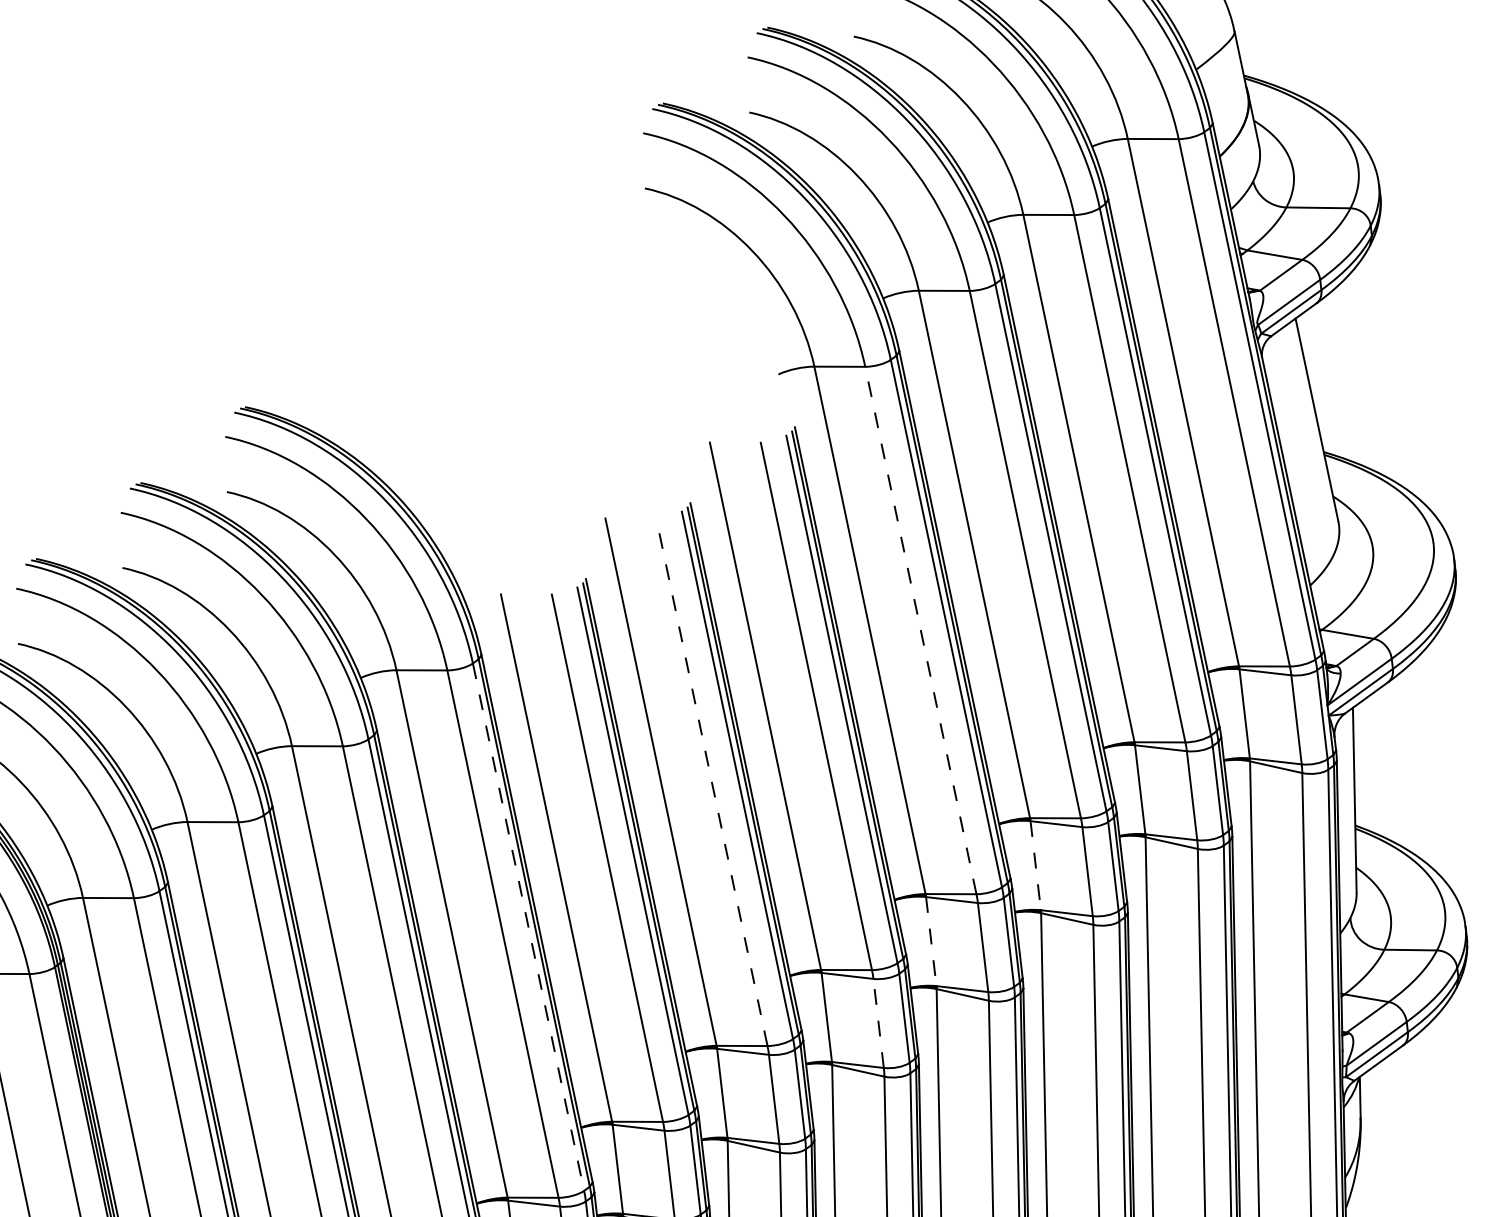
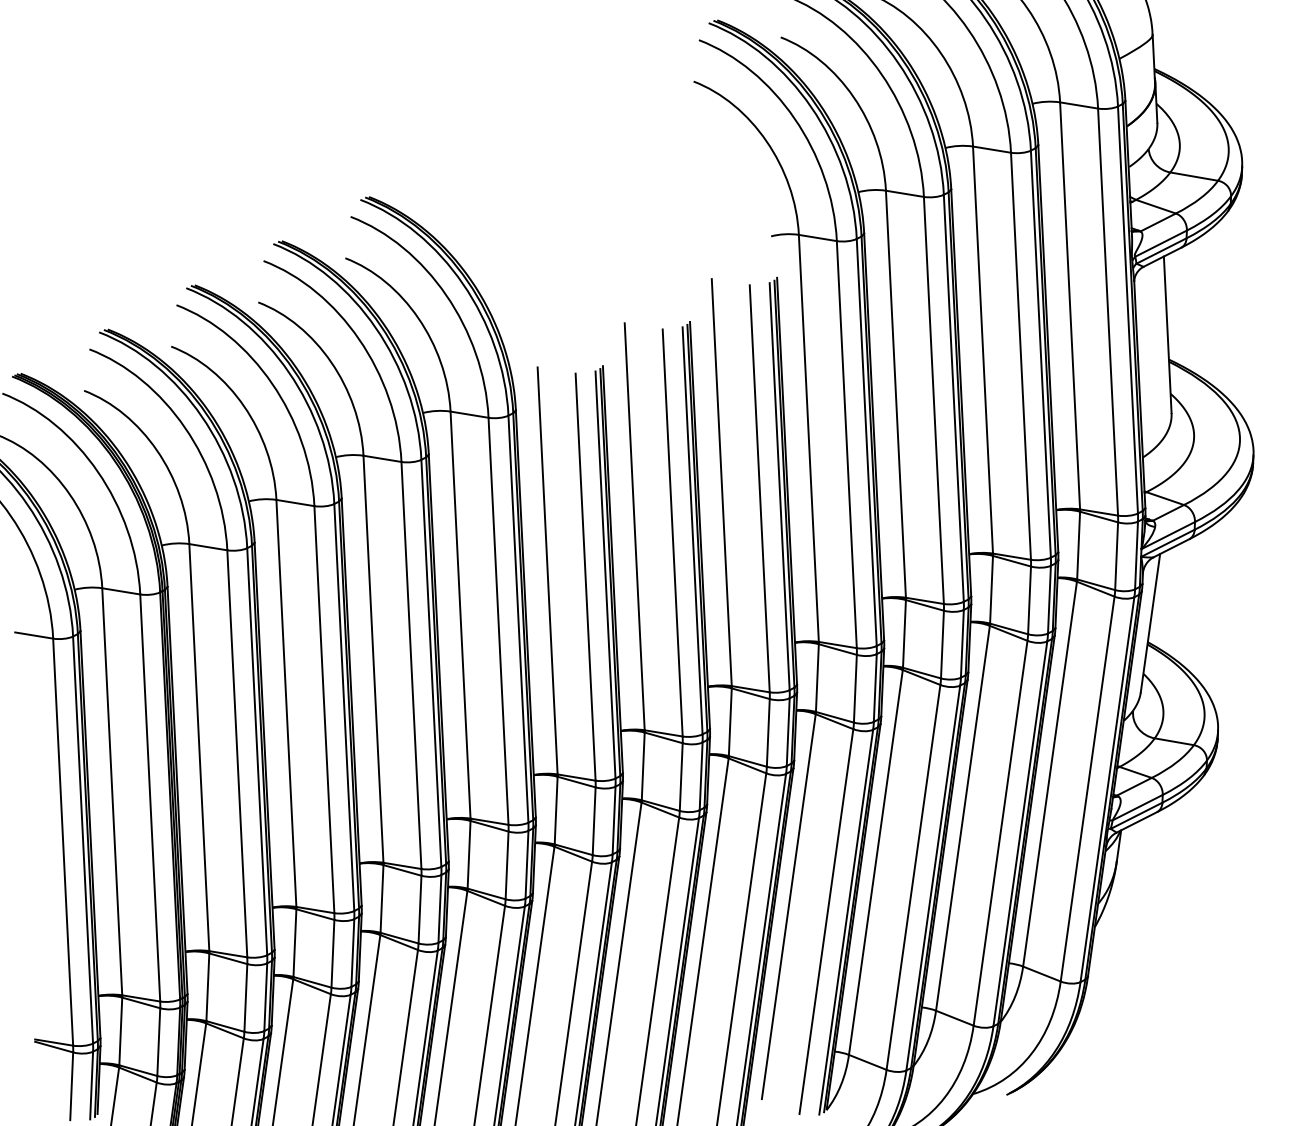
line: (920, 630) -> (846, 444), dashed -> solid
line: (711, 781) -> (672, 532), dashed -> solid
line: (1035, 865) -> (904, 633), dashed -> solid
line: (528, 927) -> (518, 619), dashed -> solid
line: (931, 942) -> (817, 678), dashed -> solid
line: (878, 1022) -> (768, 732), dashed -> solid

